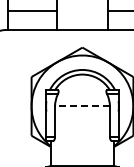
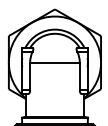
line: (82, 106) -> (54, 62), dashed -> solid

